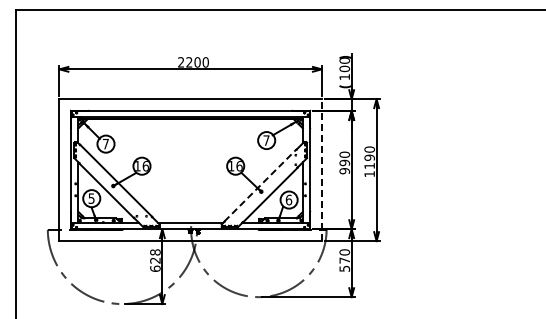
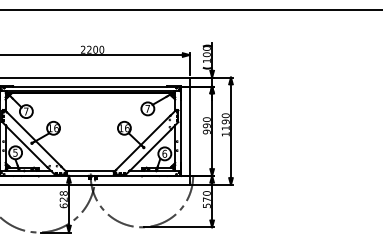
line: (321, 170) -> (189, 131), dashed -> solid
line: (260, 185) -> (143, 142), dashed -> solid

